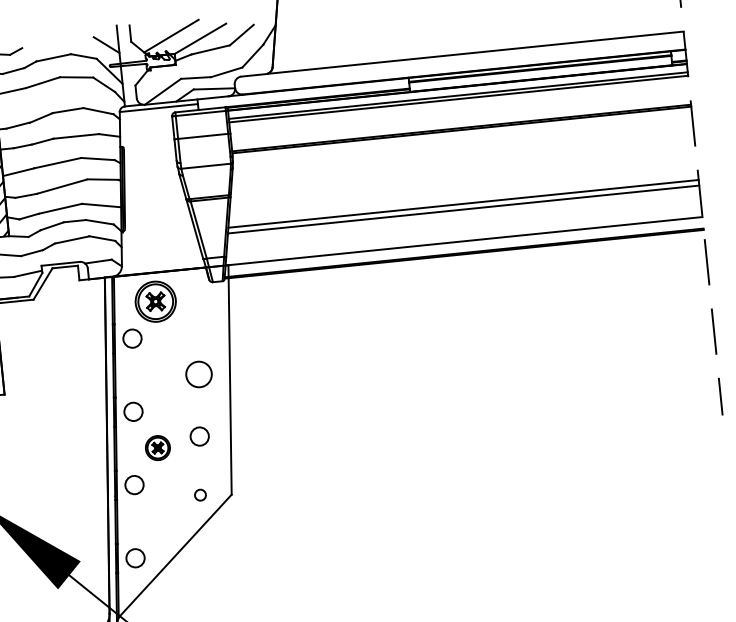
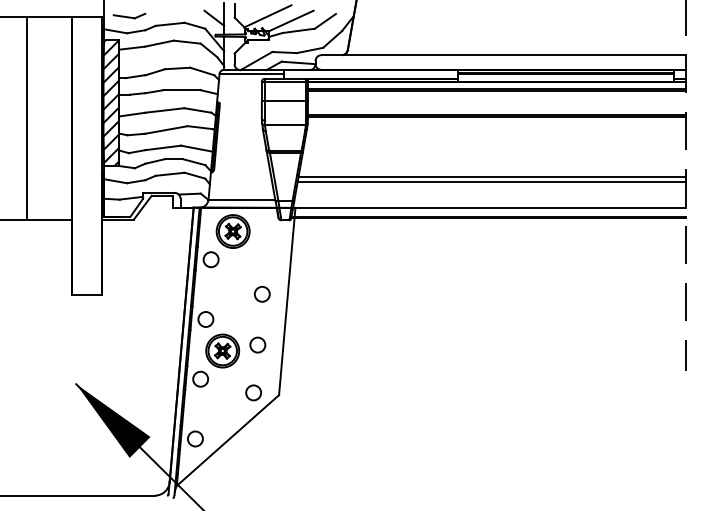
line: (161, 261) -> (241, 199), added
circle: (197, 373) -> (261, 293), size x0.71
part: (157, 447) -> (222, 350), size x1.67
circle: (200, 494) -> (253, 392), size x1.67

